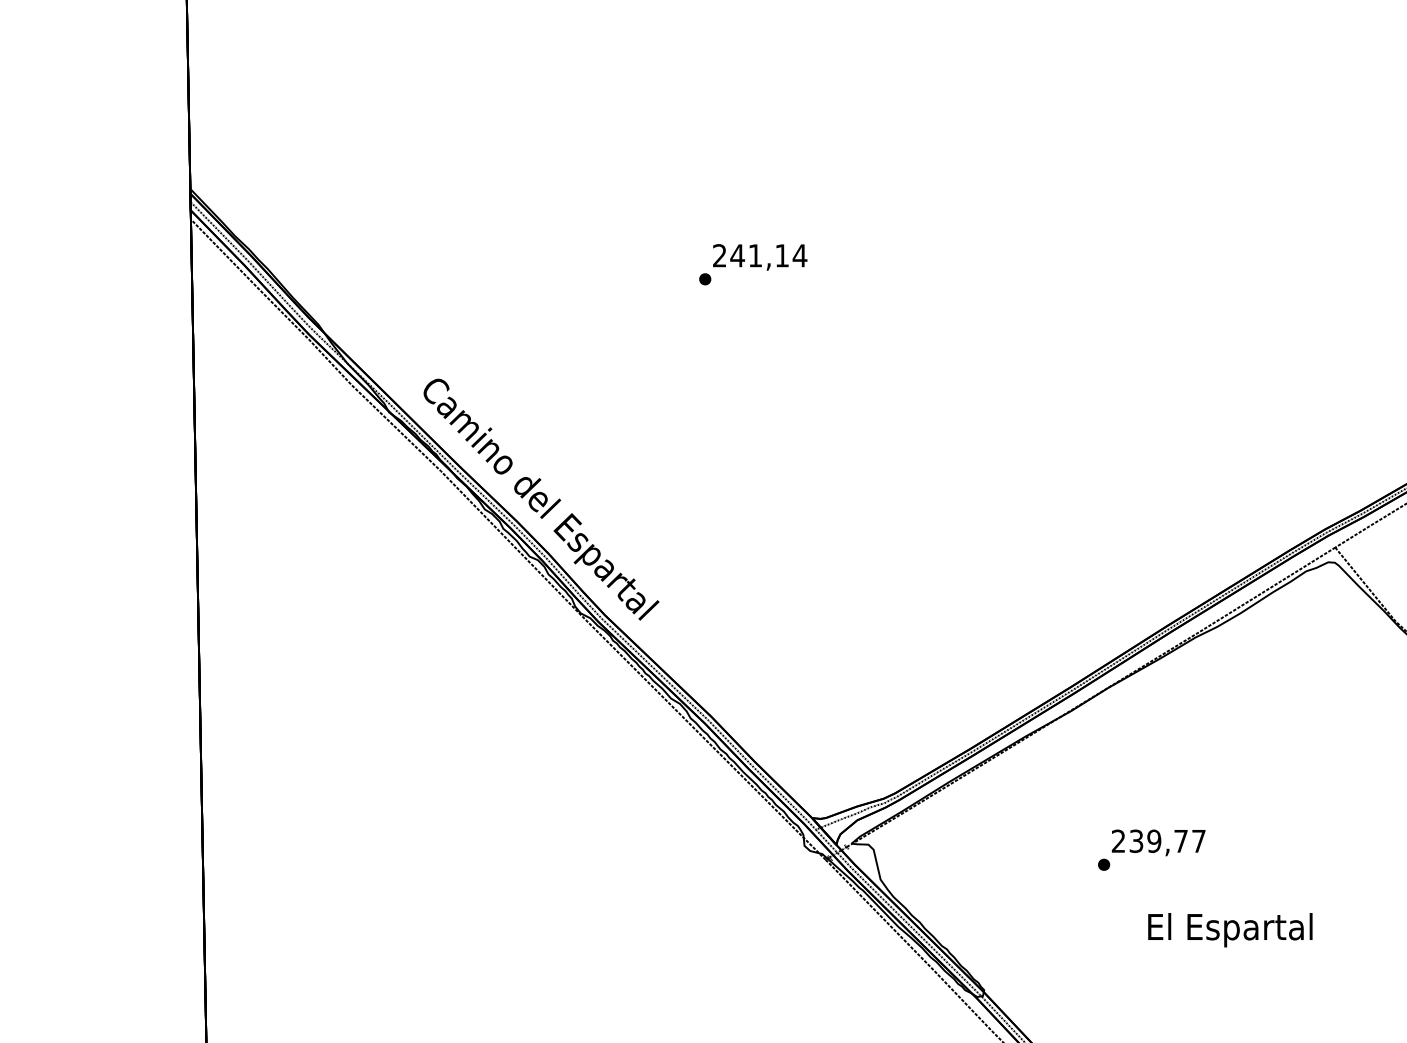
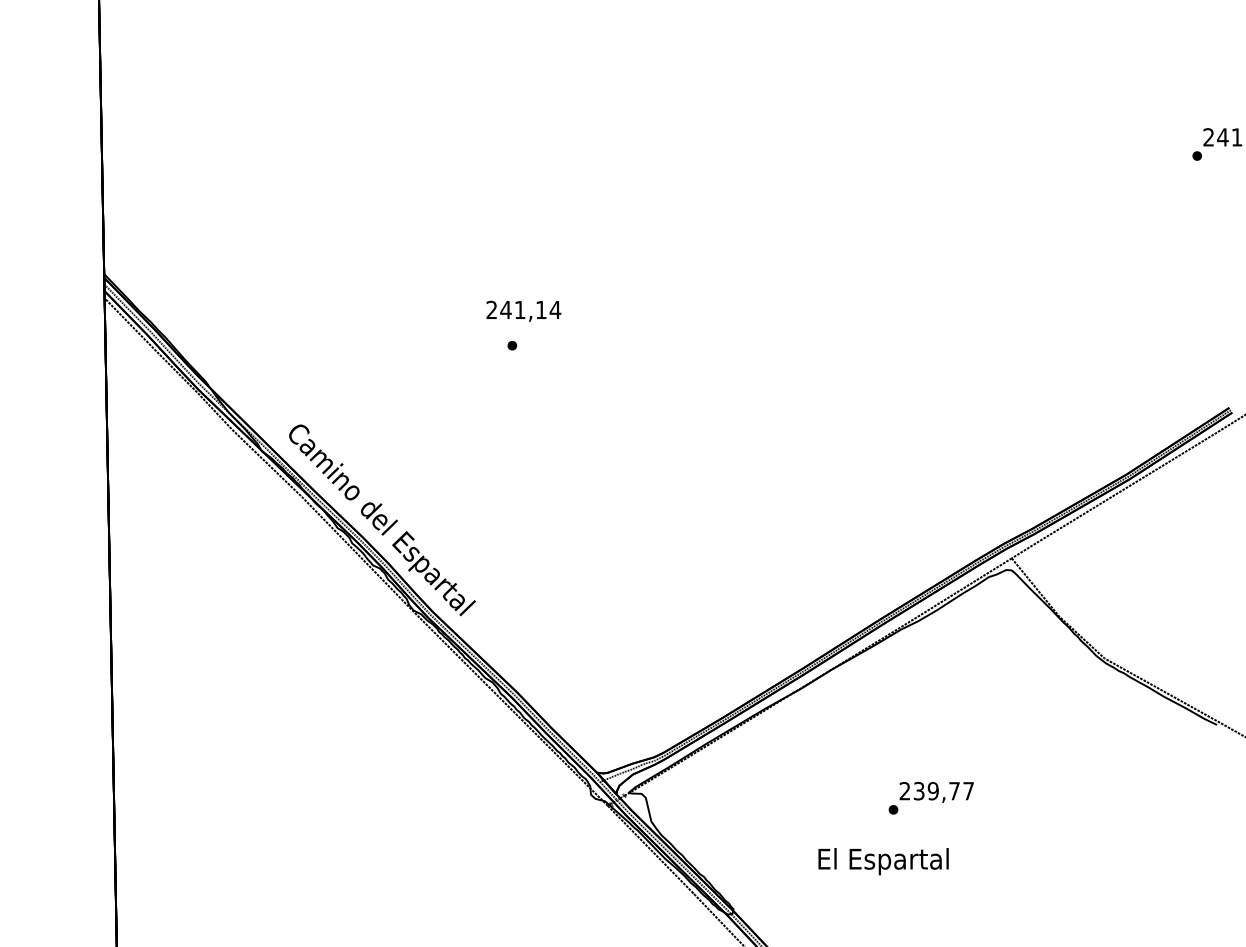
text: (759, 256) -> (523, 310), moved
text: (1150, 850) -> (930, 798), moved
text: (1230, 929) -> (883, 861), moved

